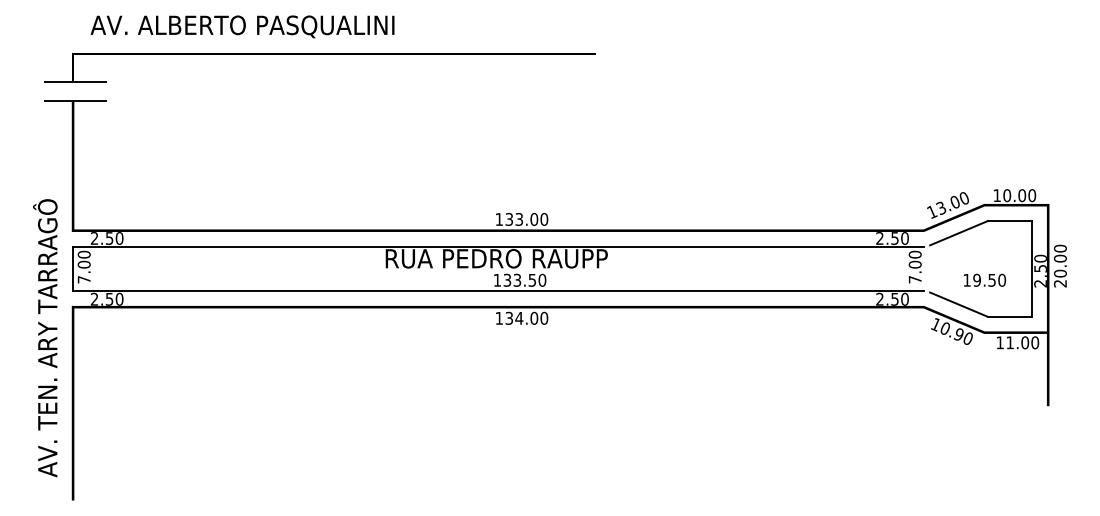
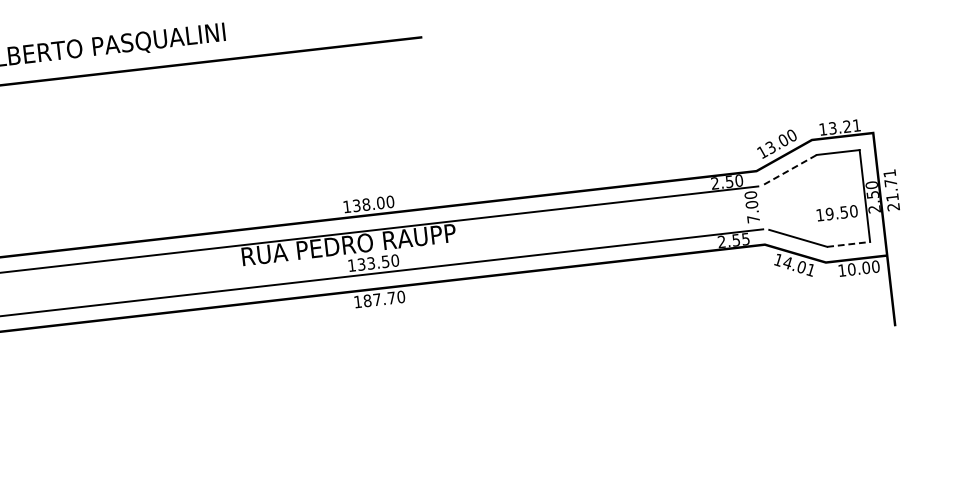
text: (1019, 195) -> (844, 126), 10.00 -> 13.21
text: (519, 219) -> (366, 204), 133.00 -> 138.00
line: (959, 233) -> (791, 169), solid -> dashed
text: (1059, 260) -> (890, 184), 20.00 -> 21.71
text: (985, 279) -> (837, 212), moved
text: (904, 298) -> (745, 238), 2.50 -> 2.55
line: (1010, 316) -> (849, 244), solid -> dashed
text: (521, 317) -> (379, 298), 134.00 -> 187.70
text: (956, 333) -> (799, 266), 10.90 -> 14.01
text: (1010, 342) -> (852, 269), 11.00 -> 10.00

